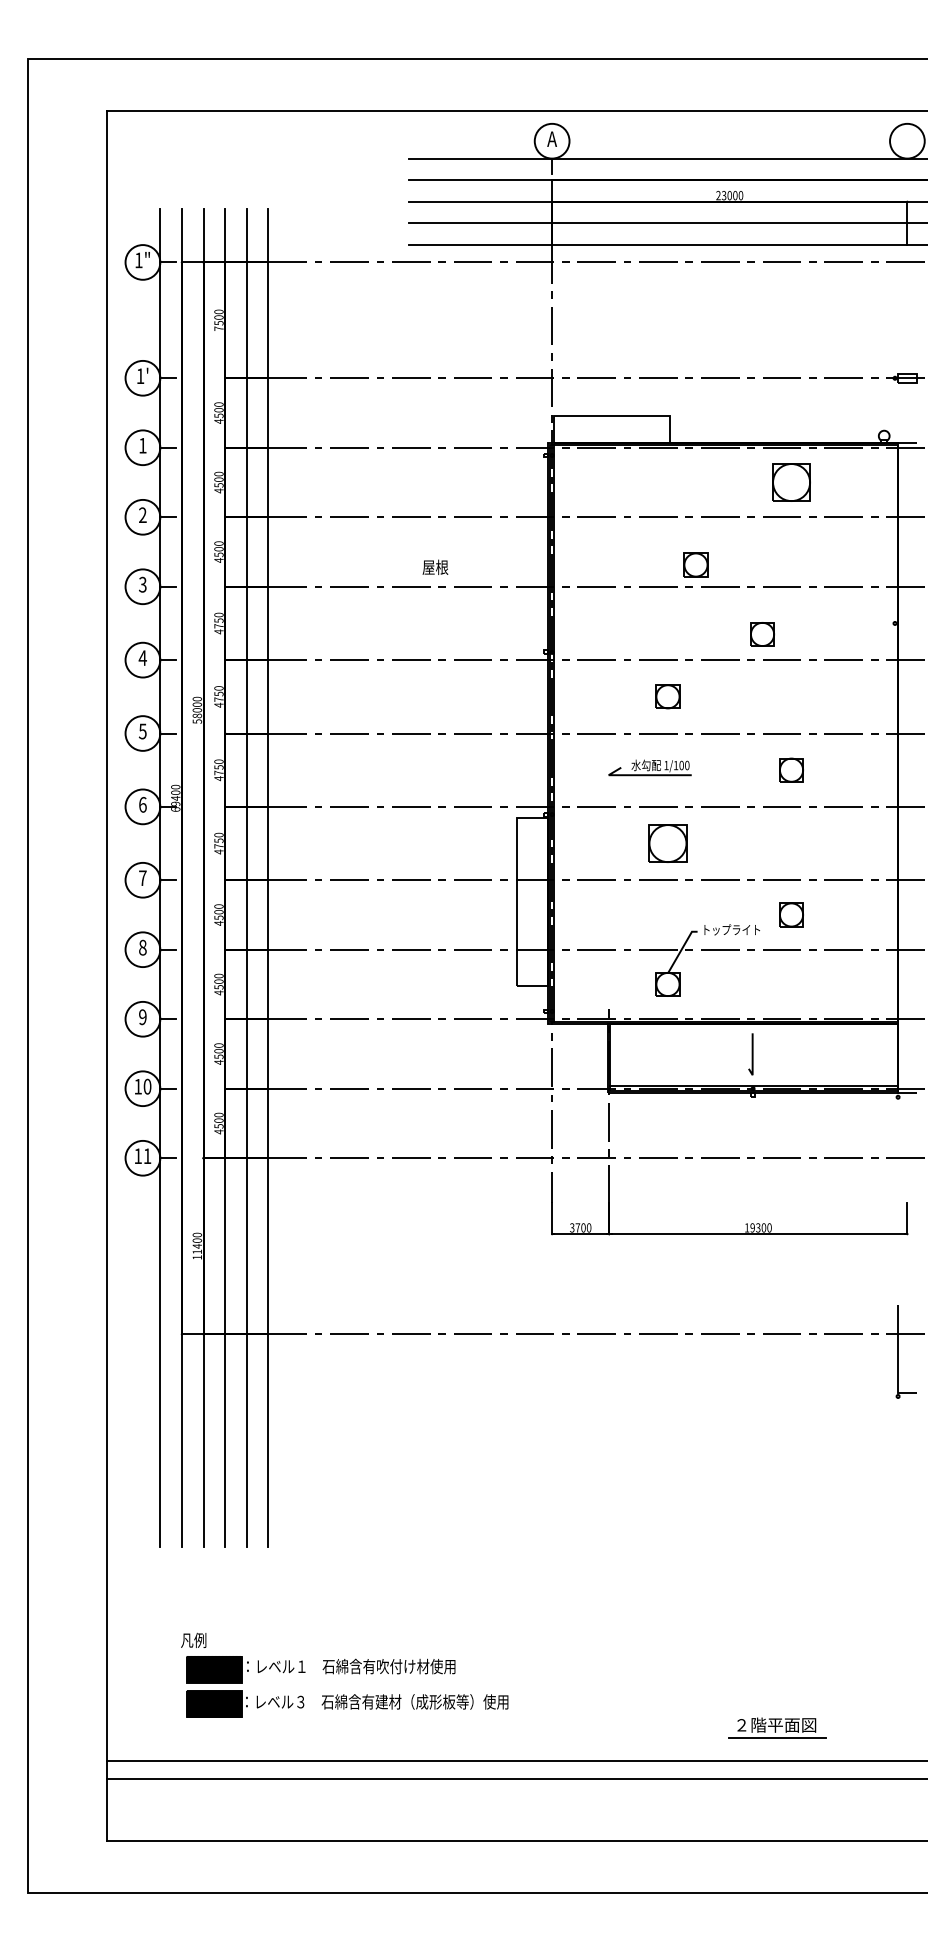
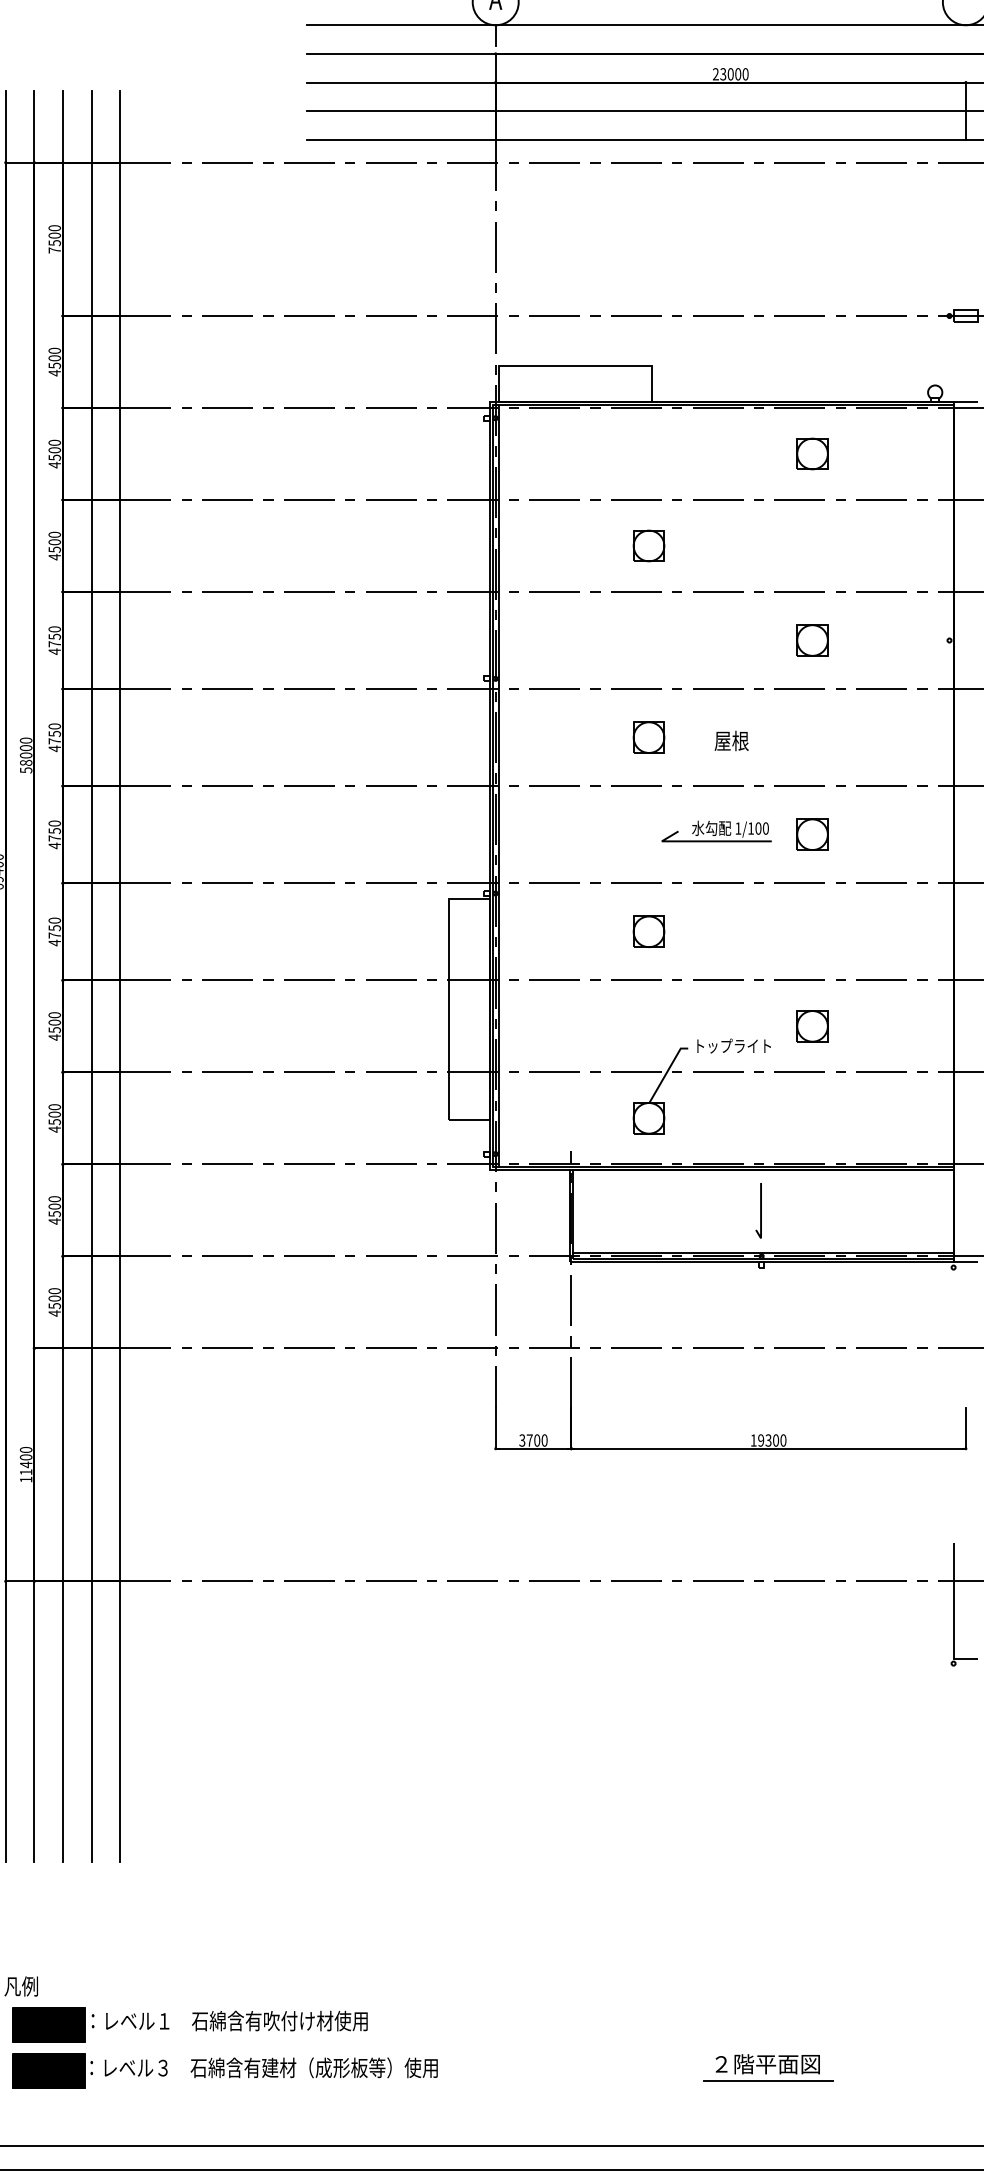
part: (791, 482) -> (812, 453), size x0.62
part: (695, 564) -> (648, 545), moved
text: (435, 566) -> (731, 739), moved
part: (762, 634) -> (812, 640), moved
part: (649, 767) -> (715, 831), moved
part: (667, 843) -> (648, 931), size x0.62
part: (777, 1727) -> (768, 2067), moved

